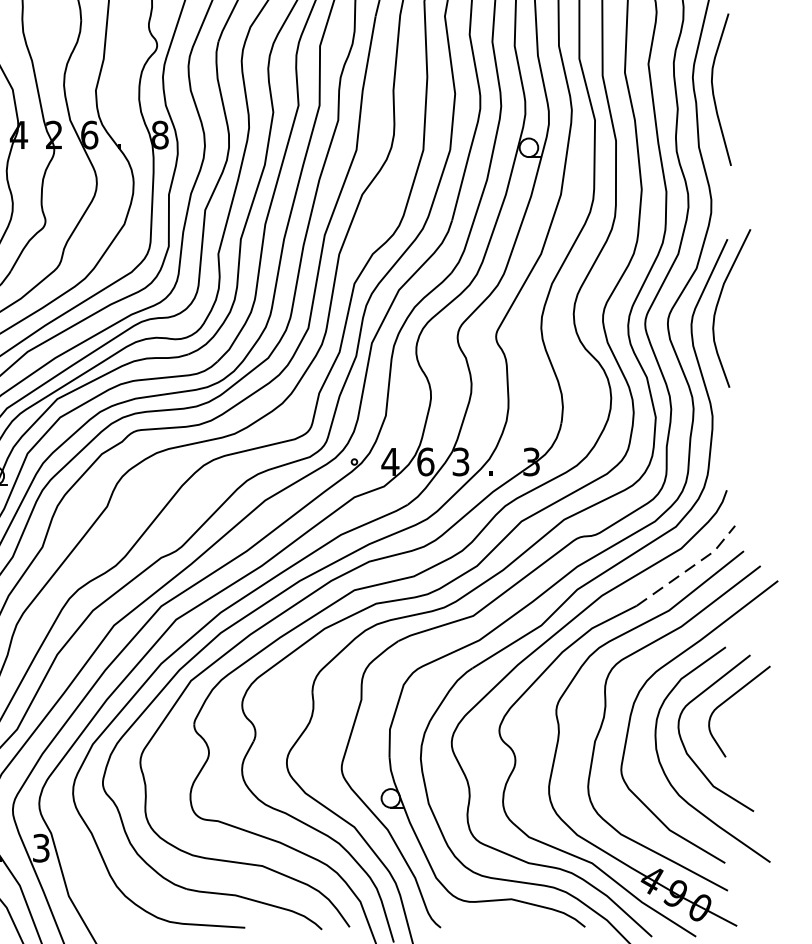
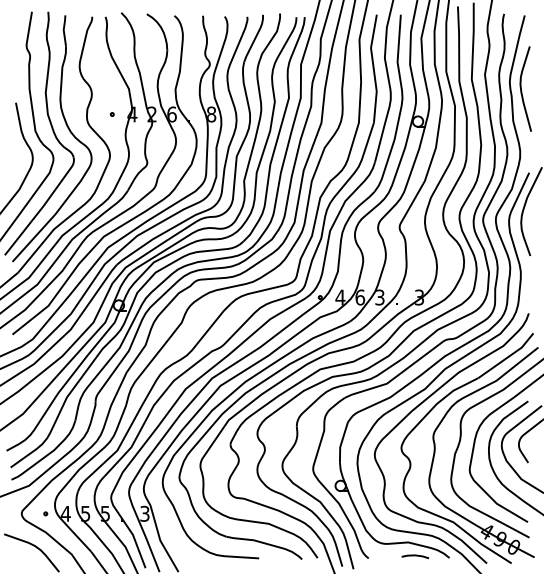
line: (690, 569) -> (508, 357), dashed -> solid
curve: (524, 924) -> (415, 556), added

